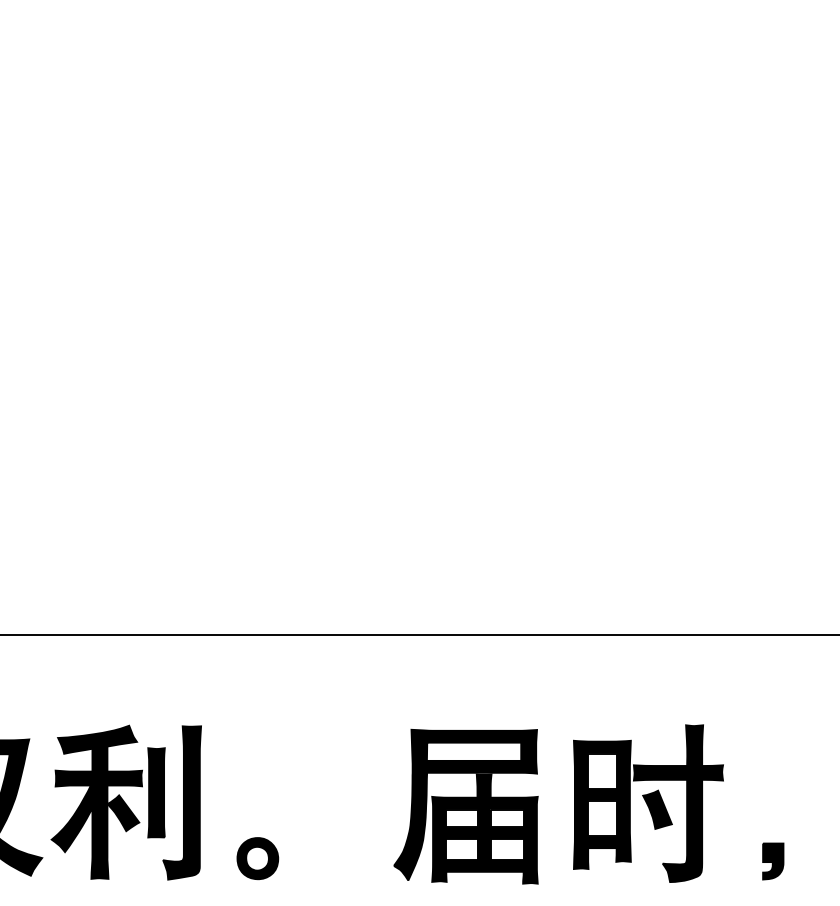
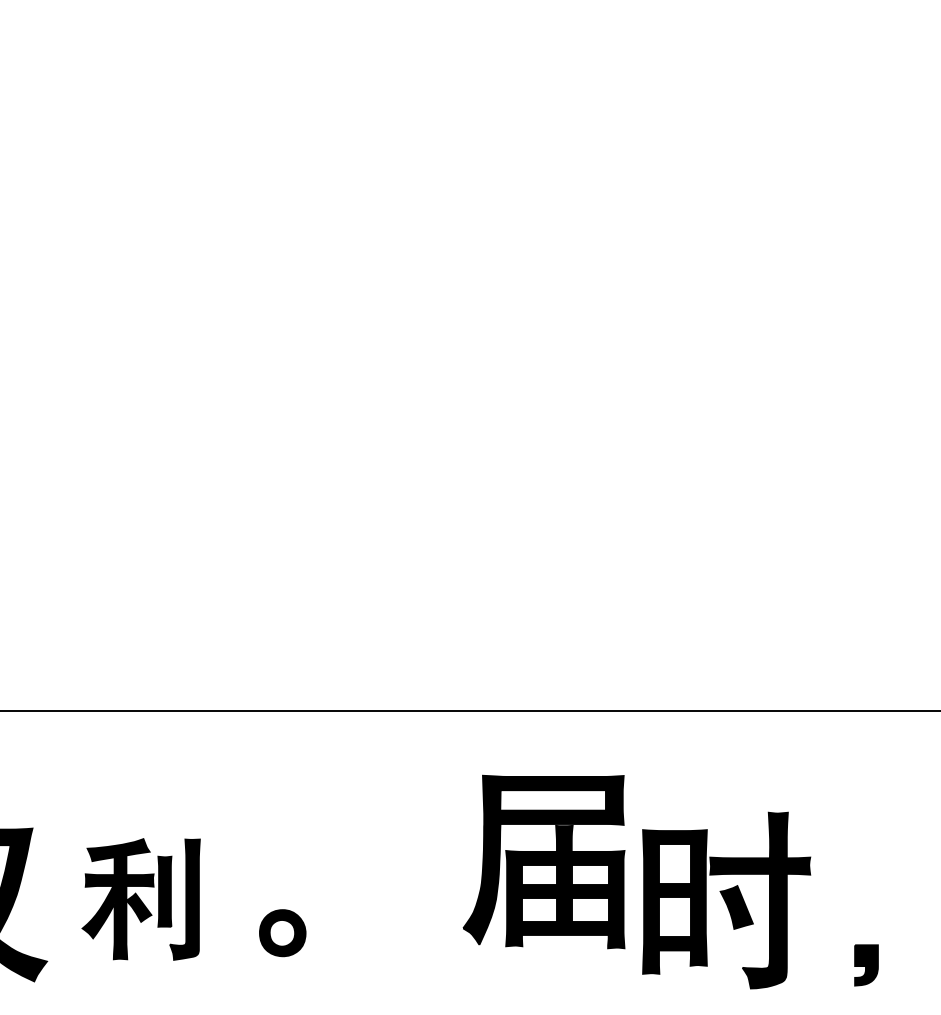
part: (125, 802) -> (140, 899), size x0.7
part: (465, 806) -> (543, 861), moved
part: (257, 858) -> (282, 933), moved

